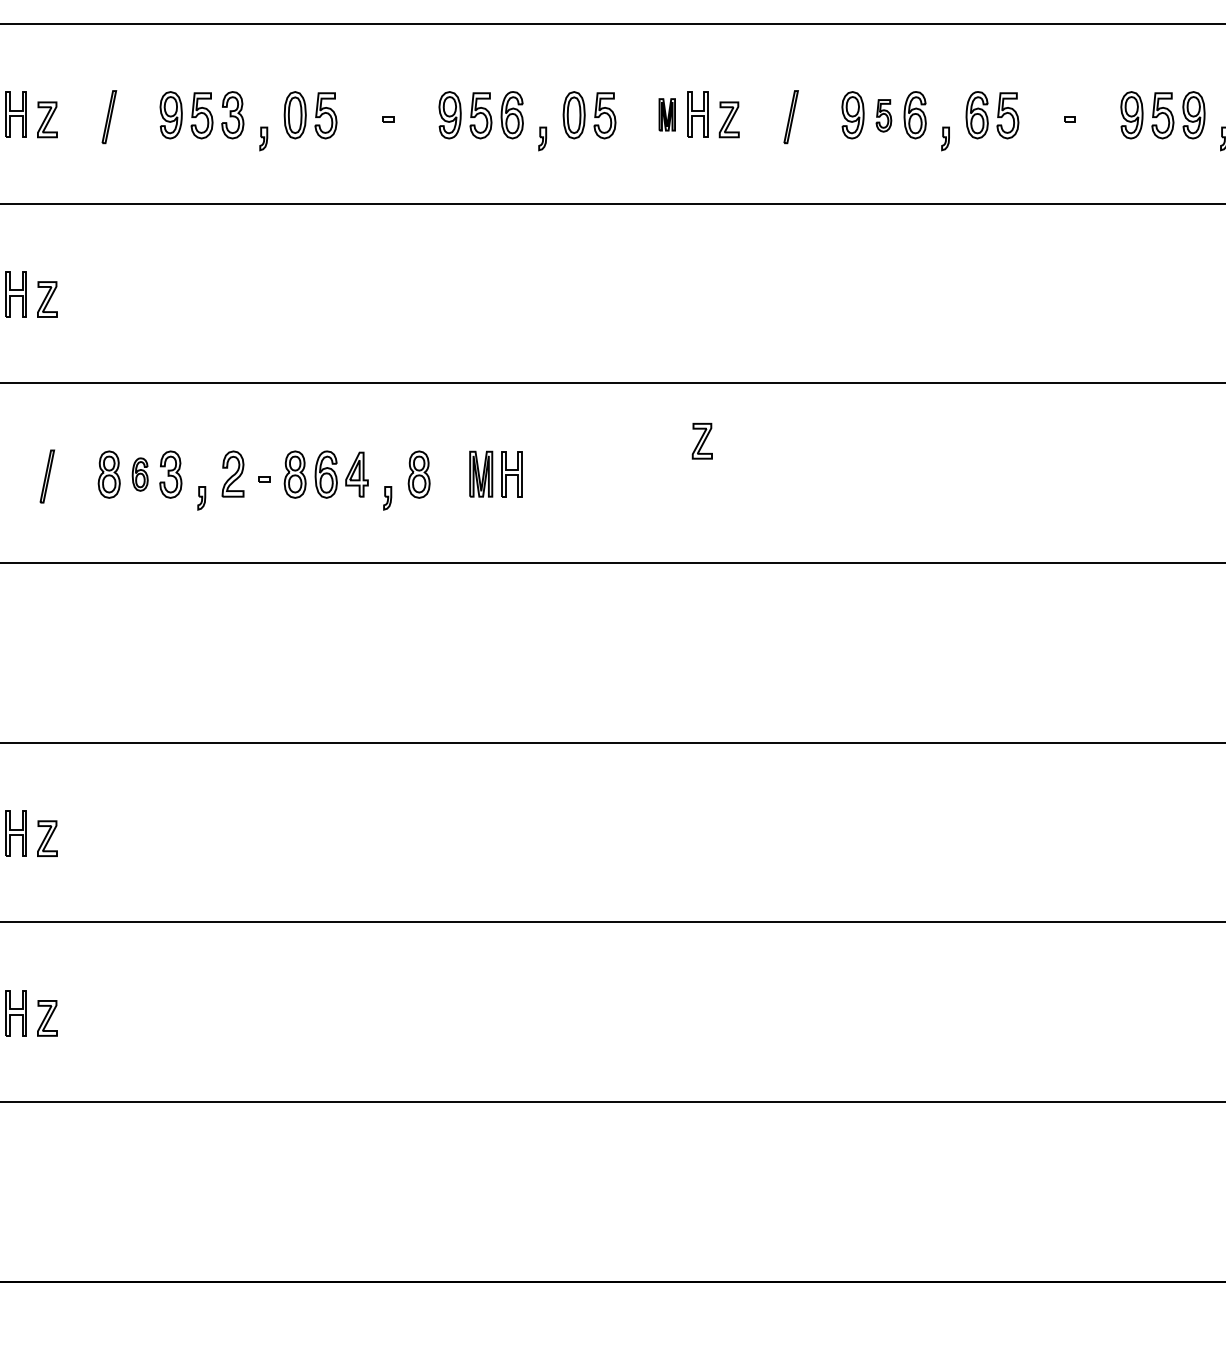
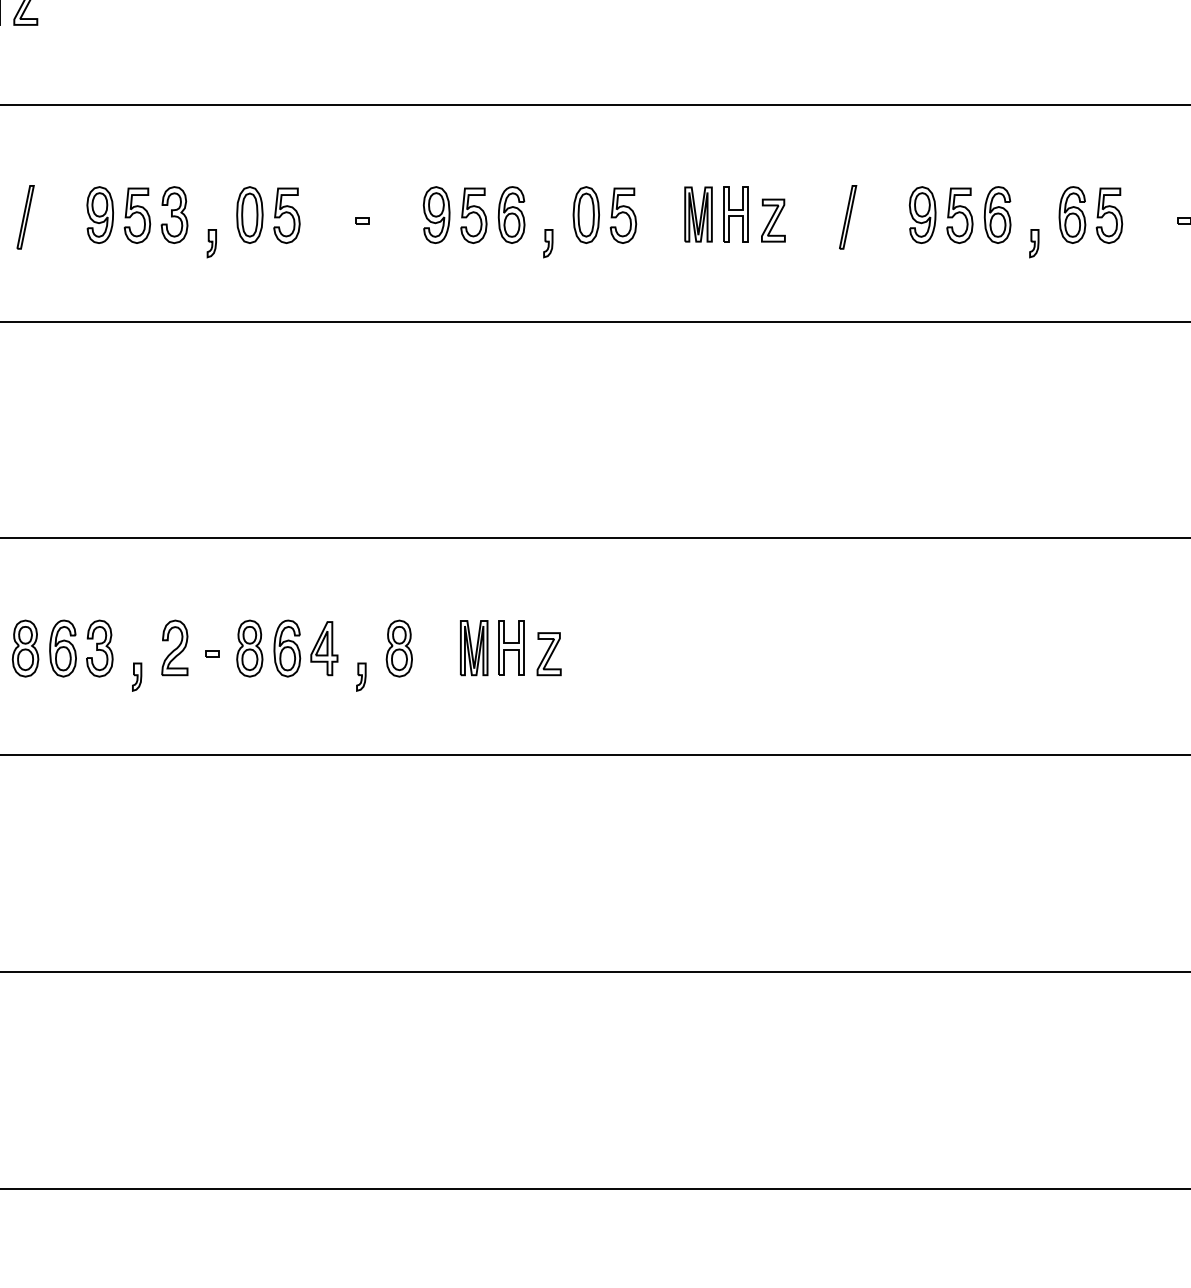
part: (667, 114) -> (698, 214), size x1.43
part: (883, 115) -> (959, 215), size x1.43
part: (701, 440) -> (548, 653), moved
part: (139, 474) -> (62, 648), size x1.43

